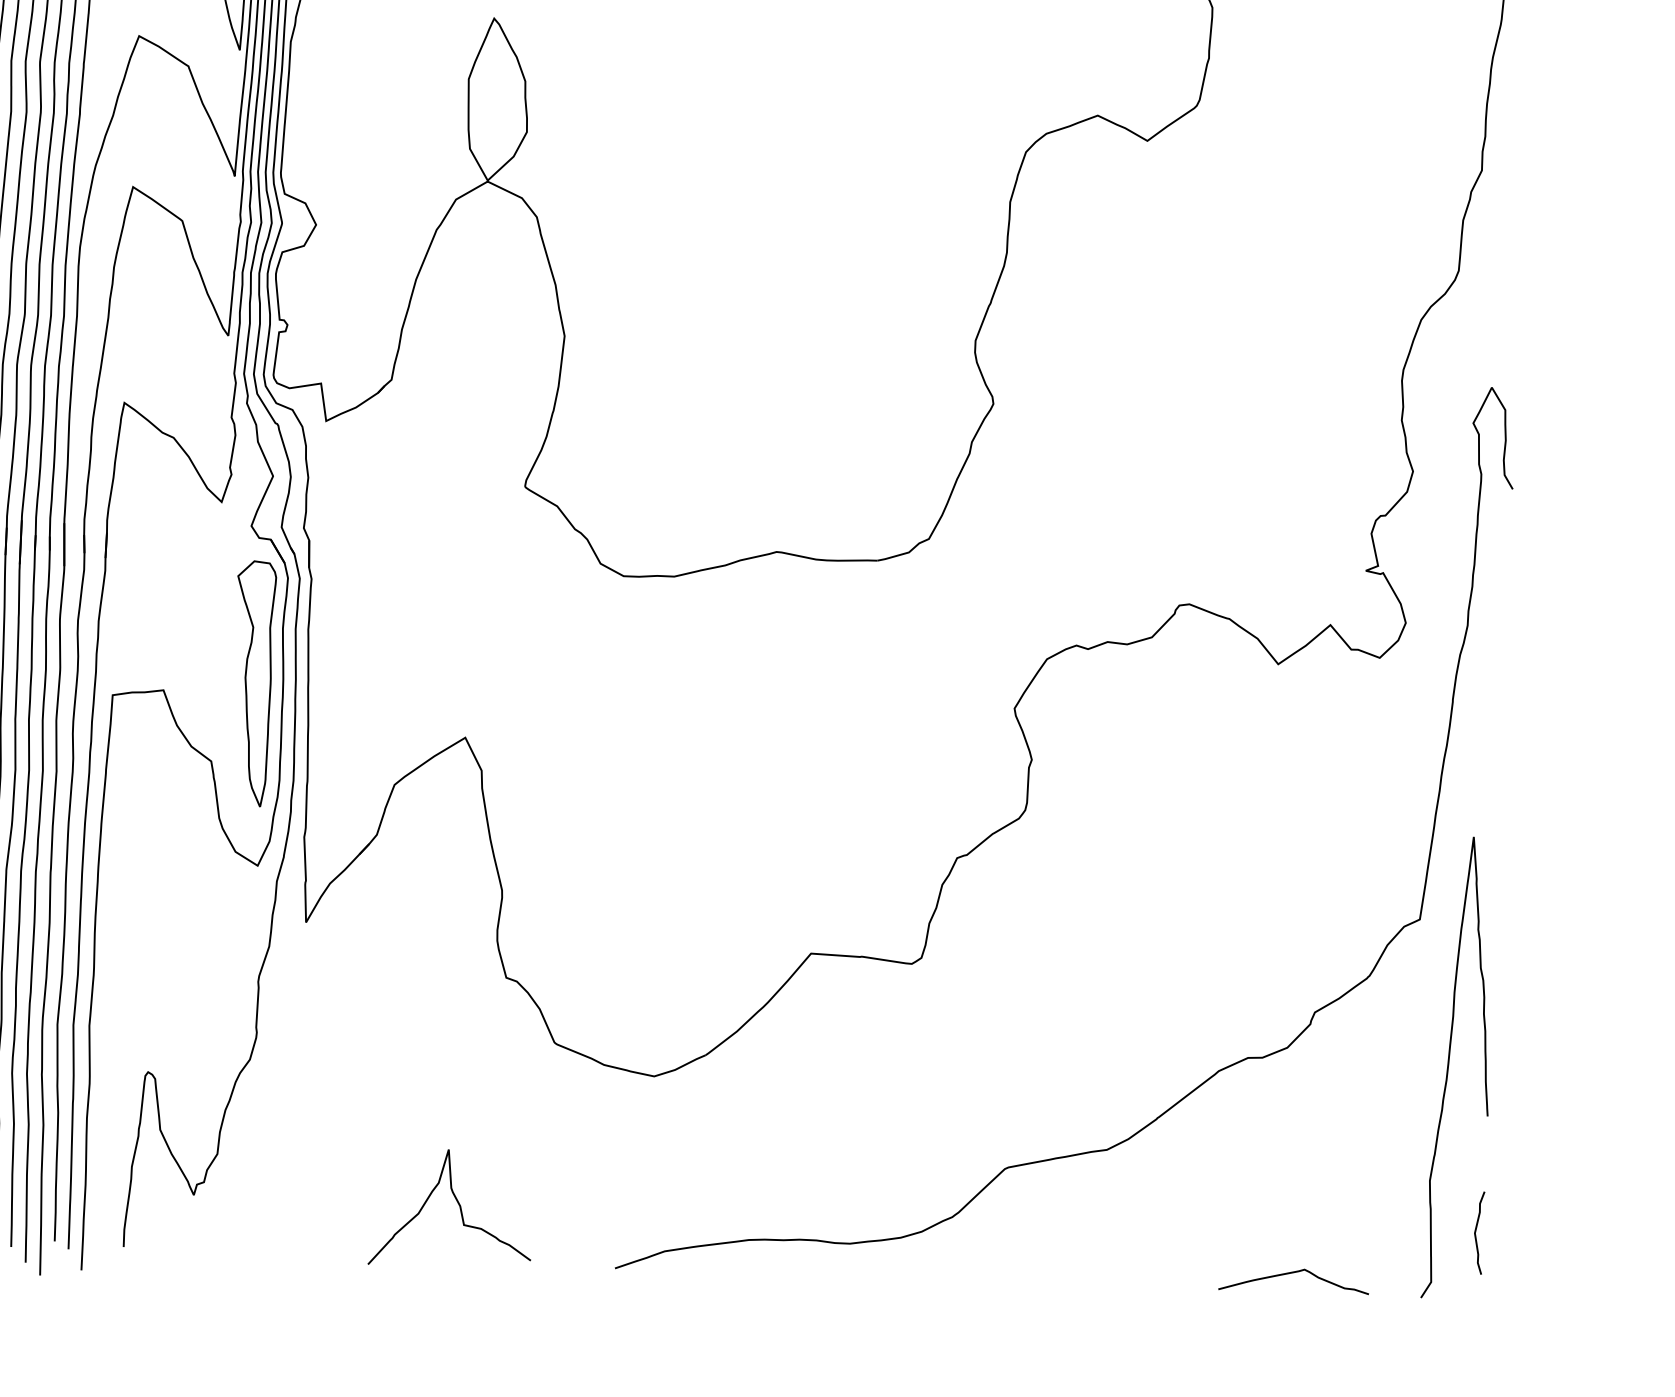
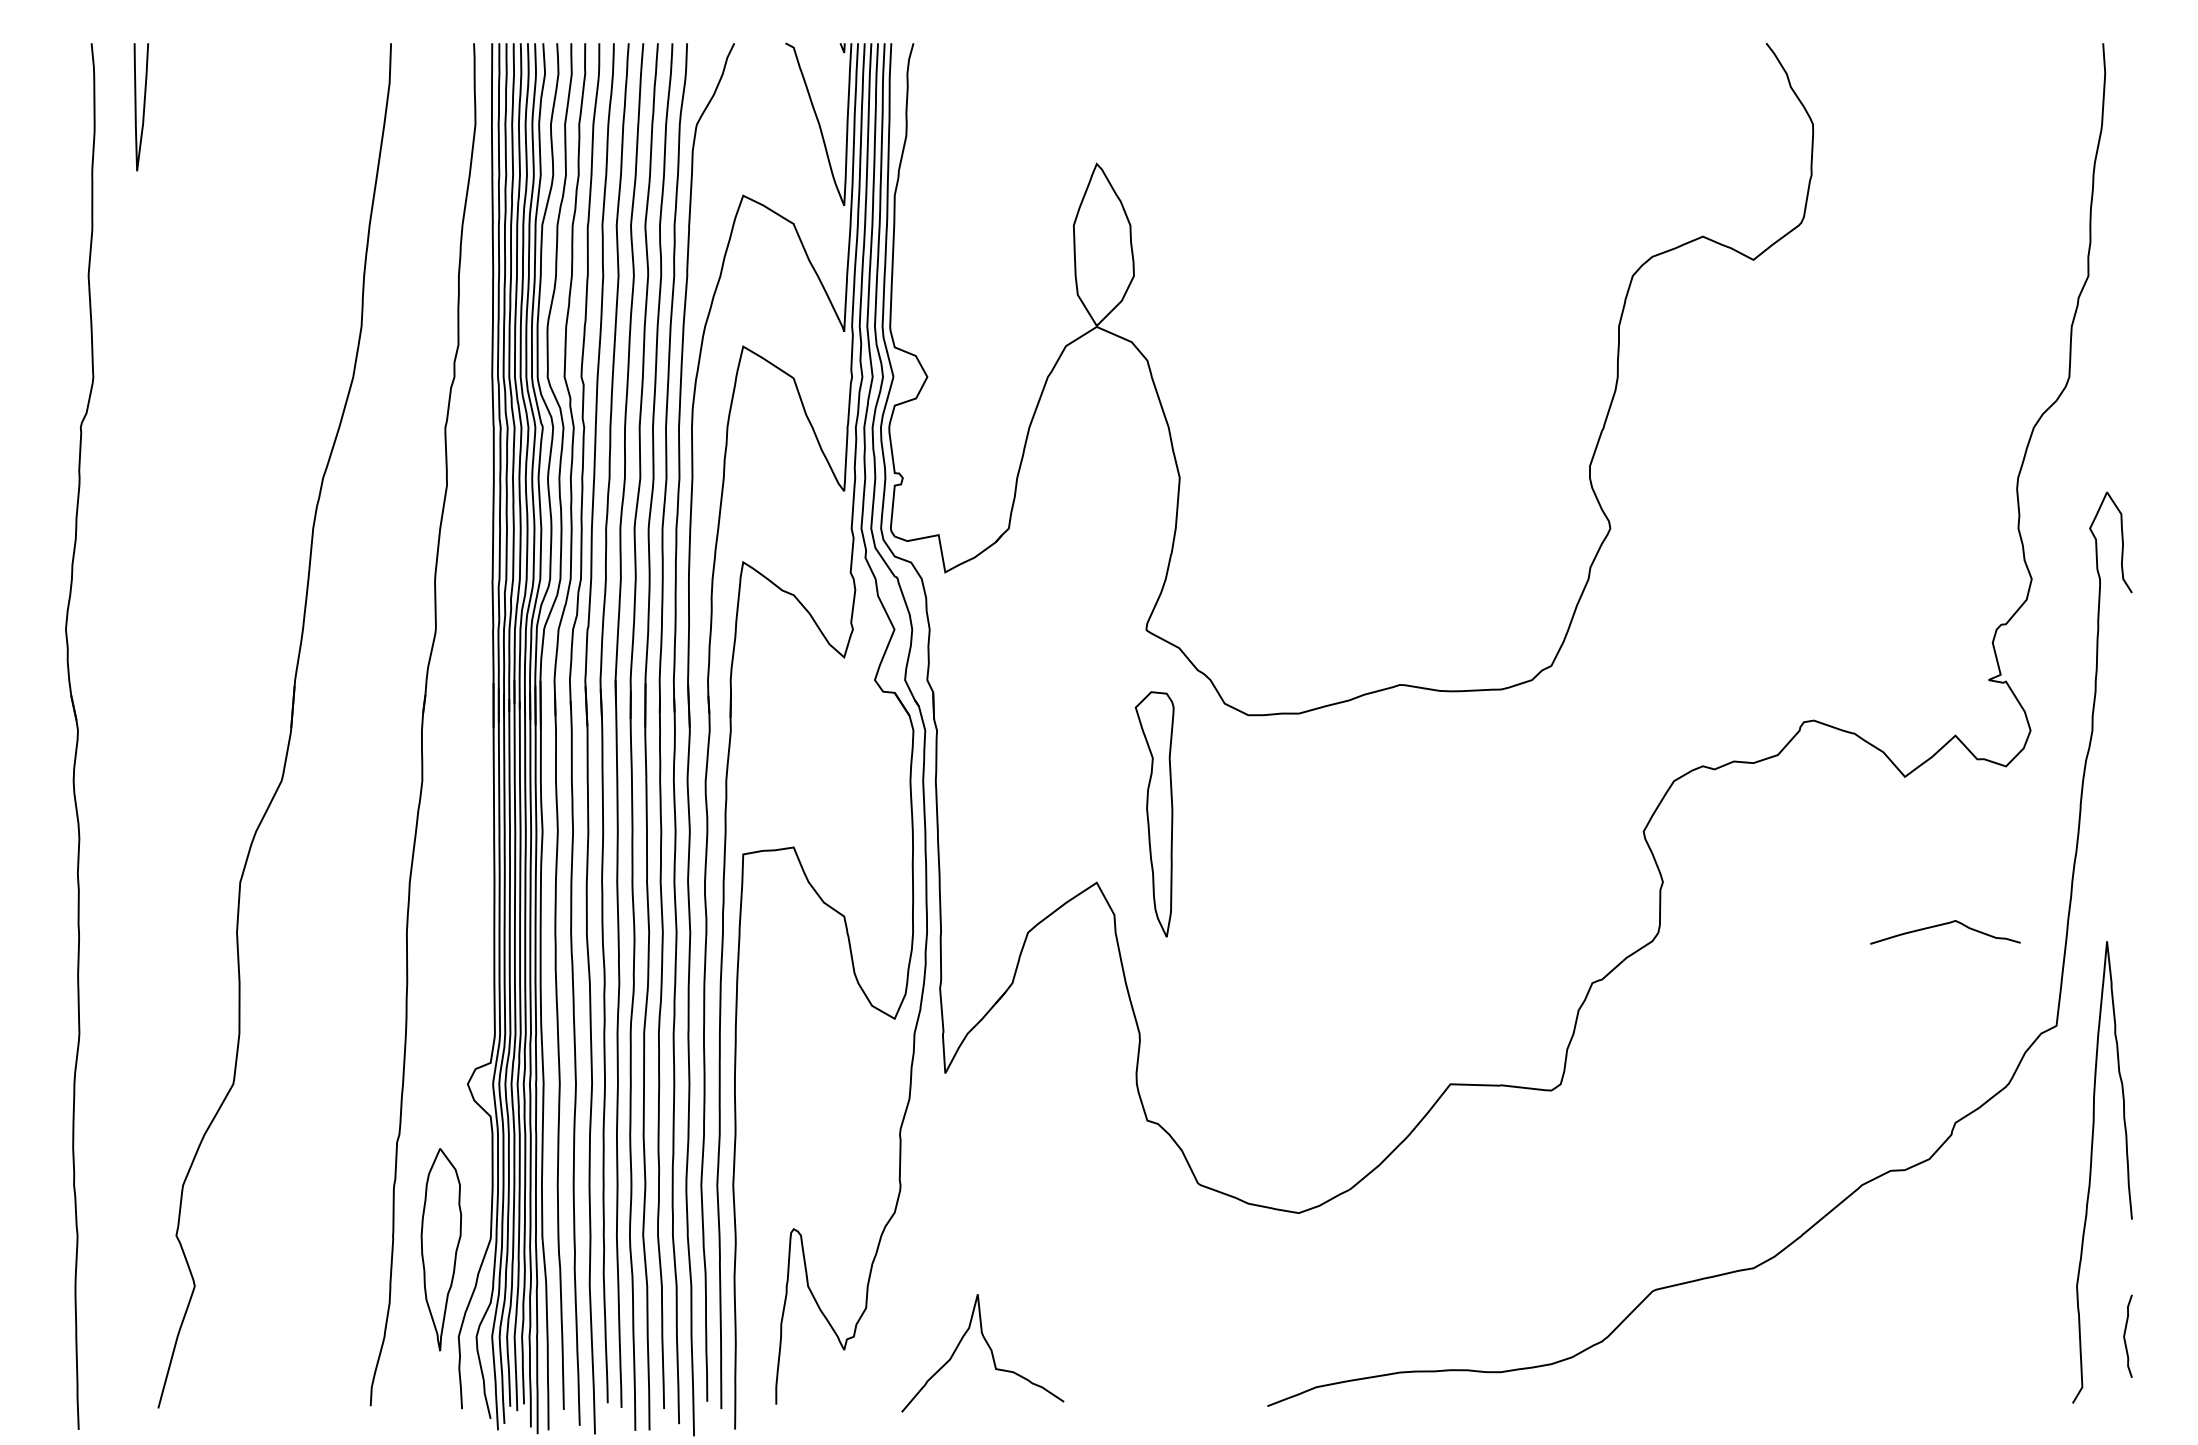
part: (252, 683) -> (1154, 814), moved
curve: (458, 1205) -> (989, 1349), moved
curve: (1292, 1273) -> (1943, 925), moved

